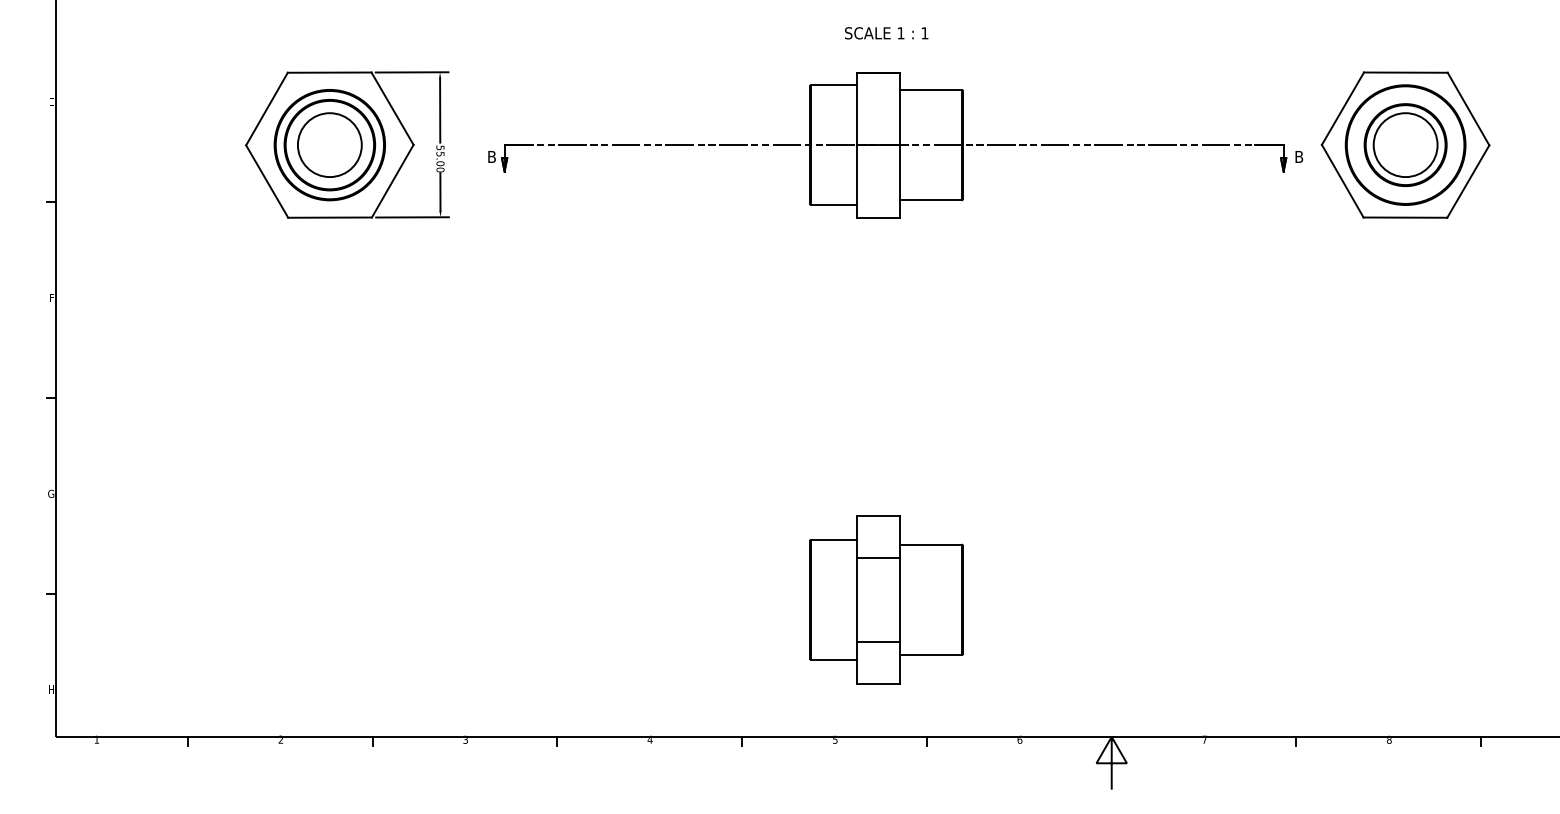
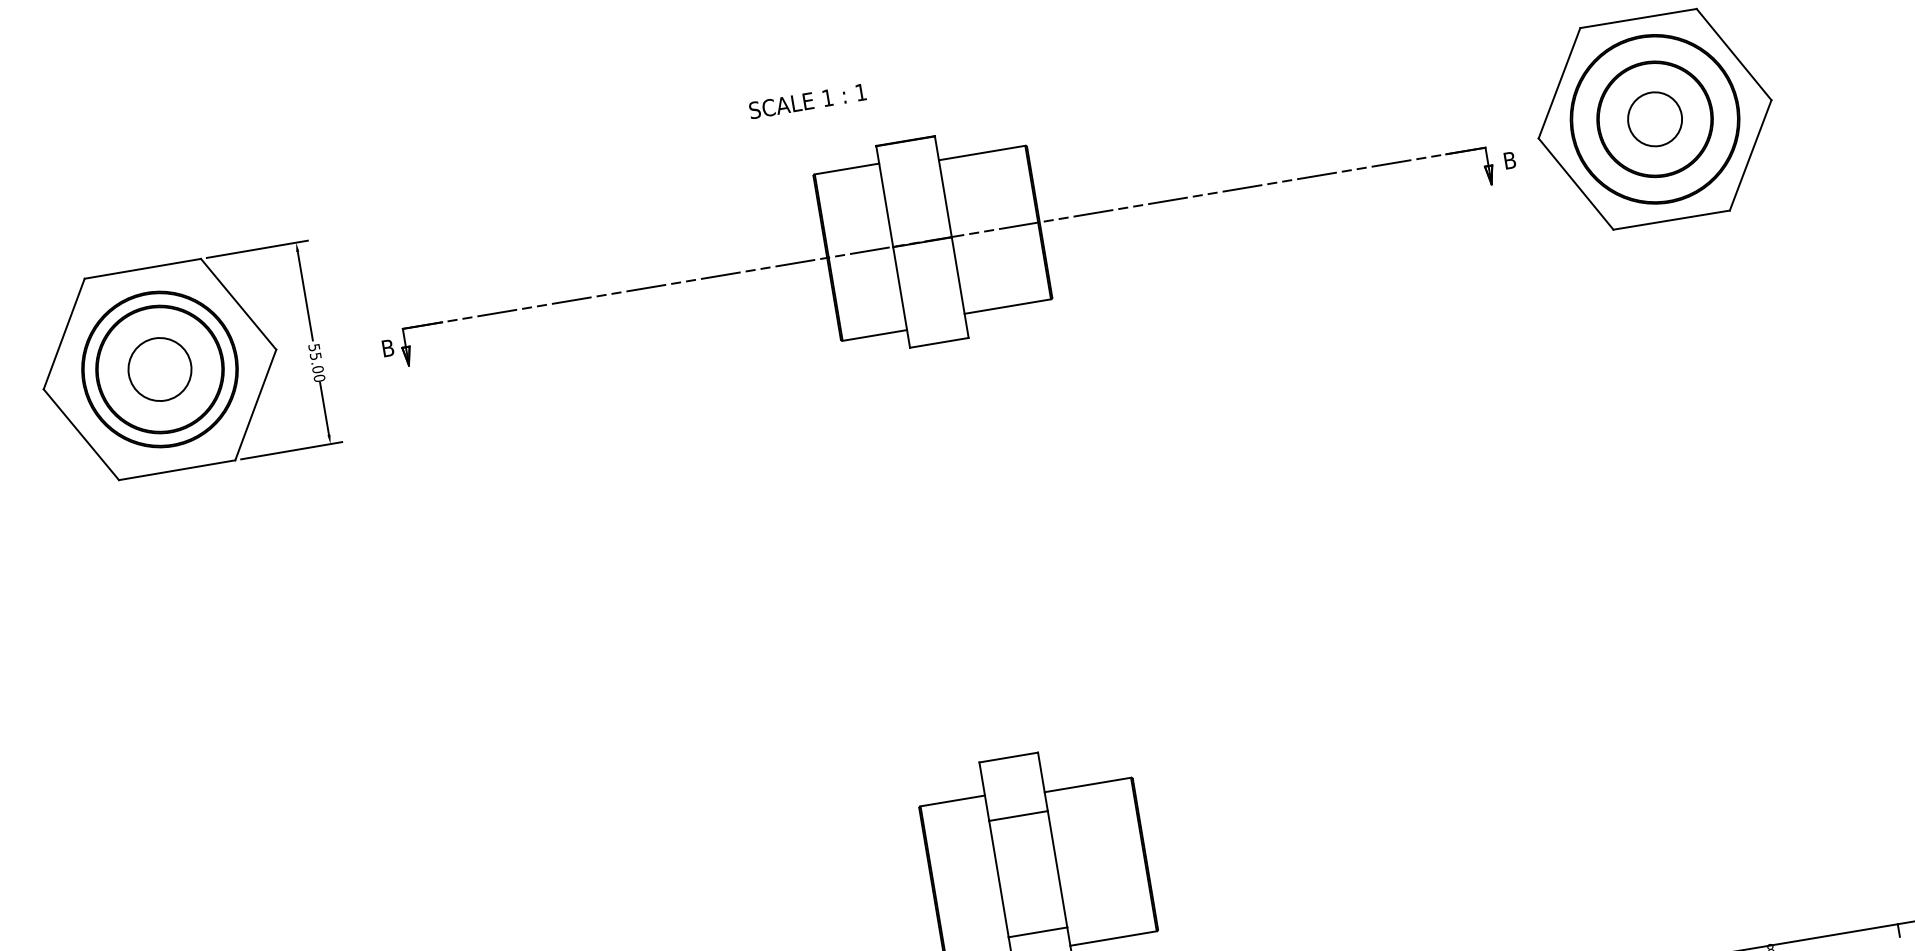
text: (886, 33) -> (807, 101), moved
circle: (329, 145) -> (159, 370), size x0.7
circle: (1405, 145) -> (1654, 119), size x0.6

